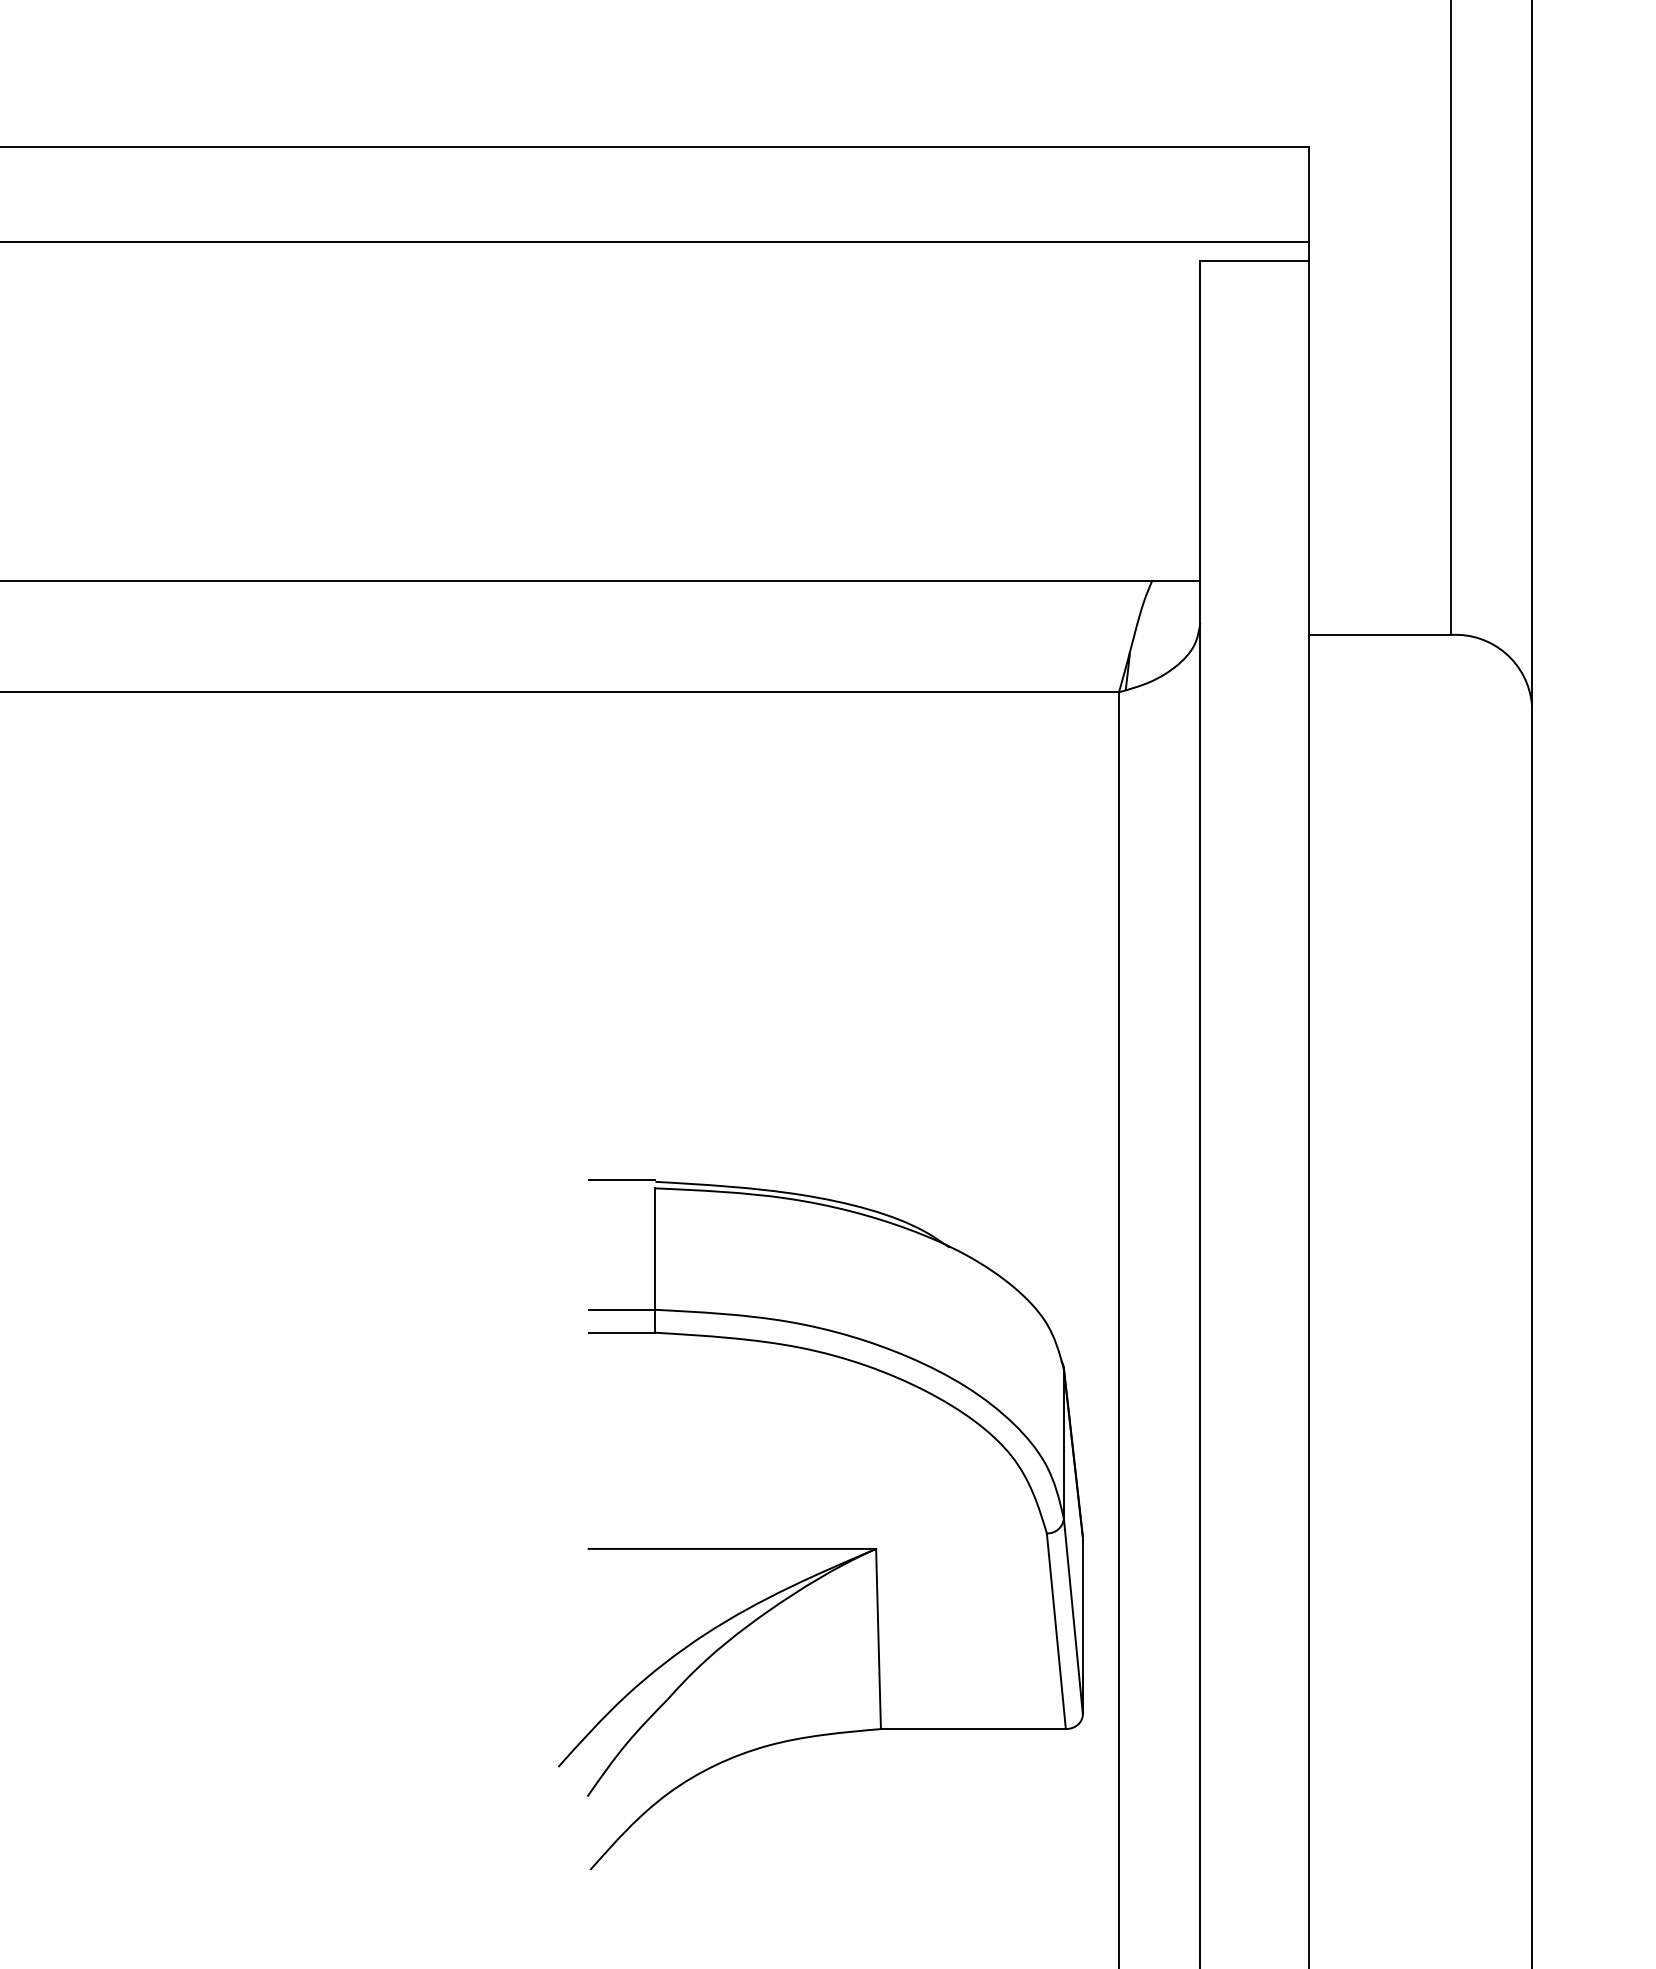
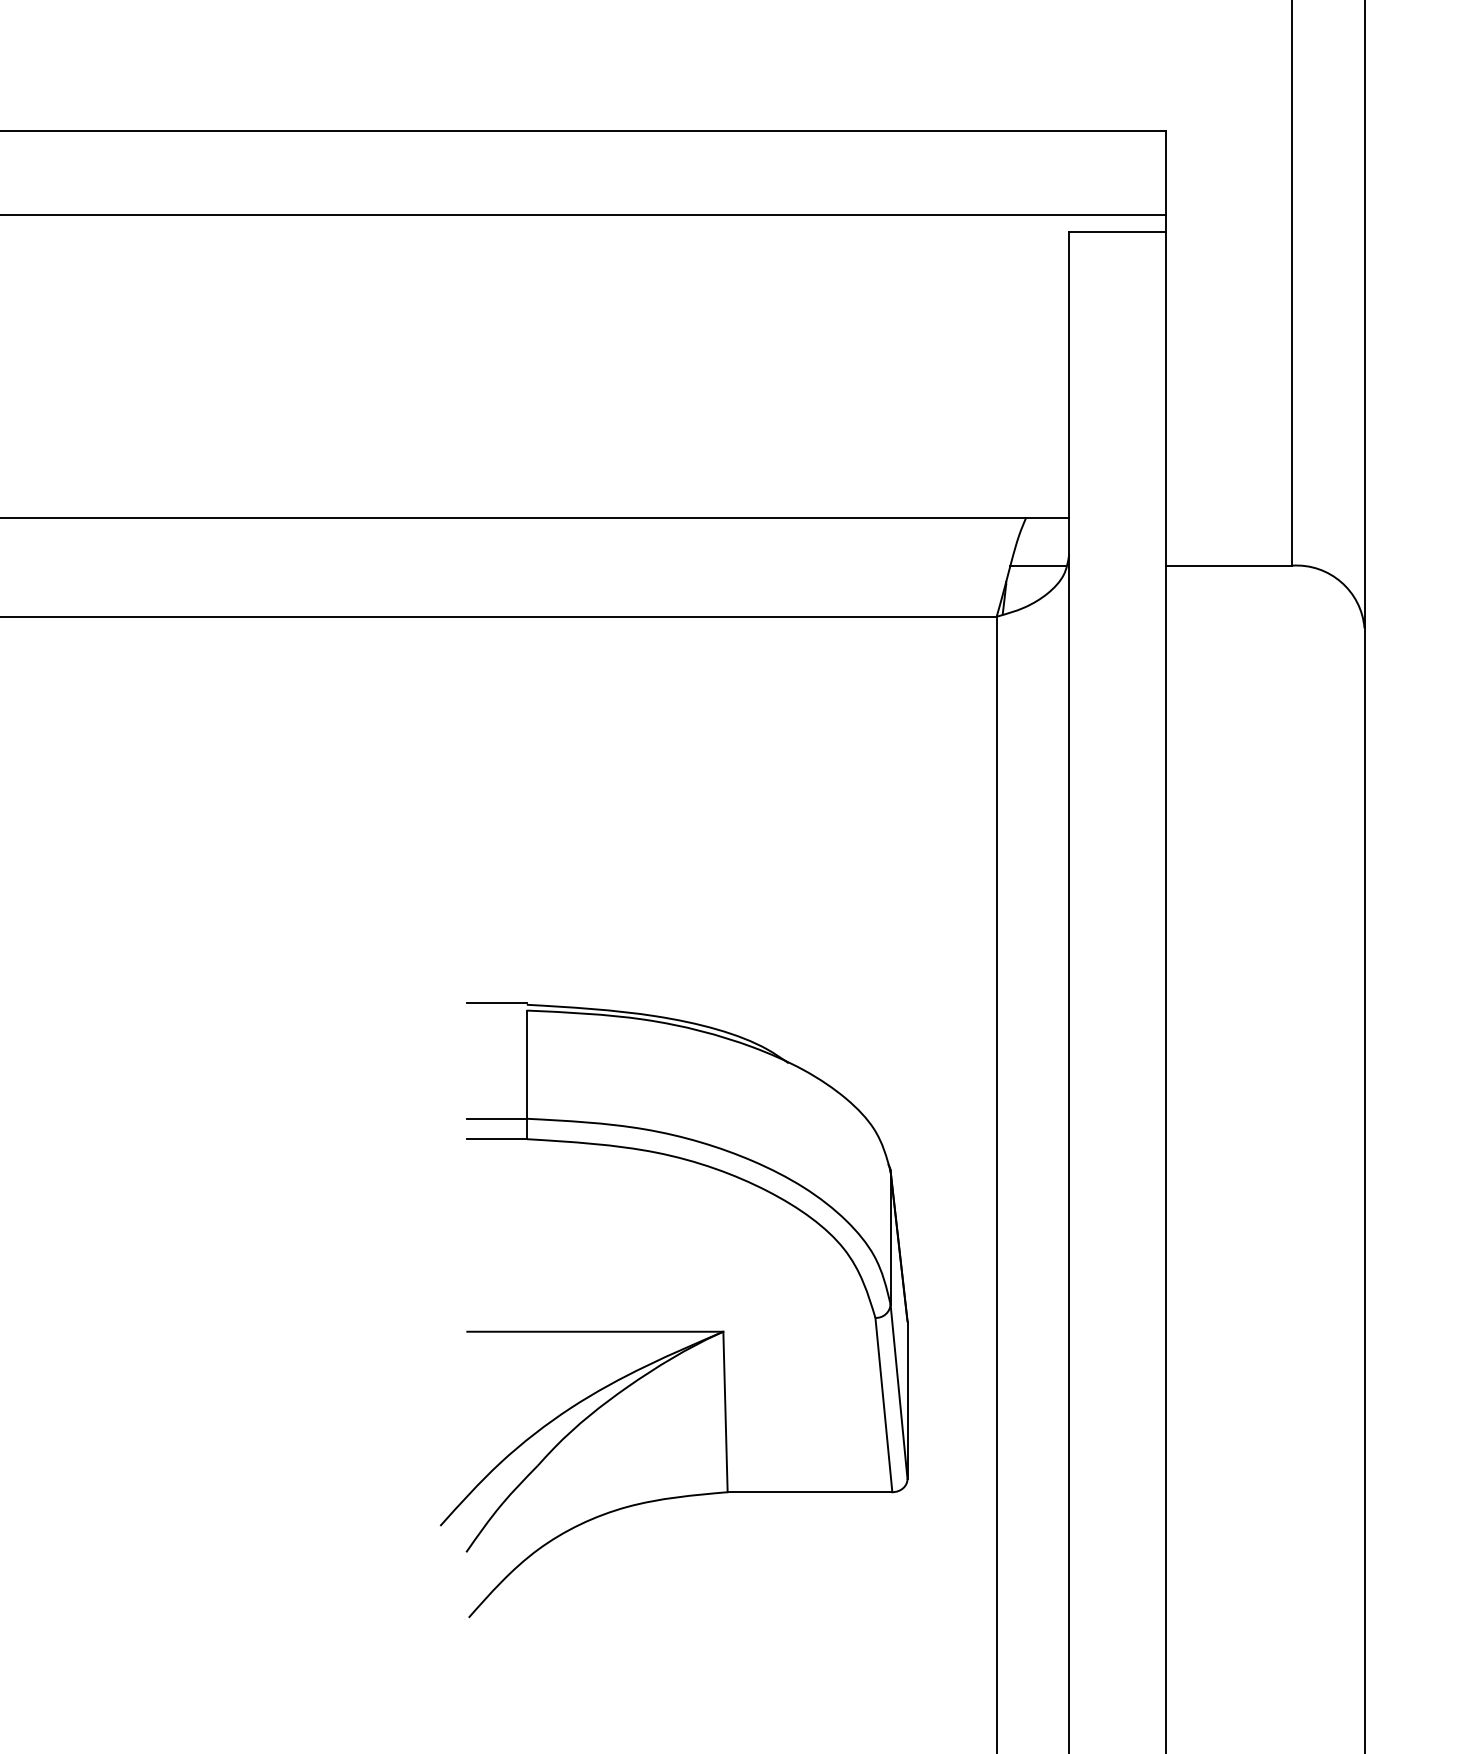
line: (1165, 634) -> (1038, 565), added
part: (820, 1547) -> (673, 1330), moved

